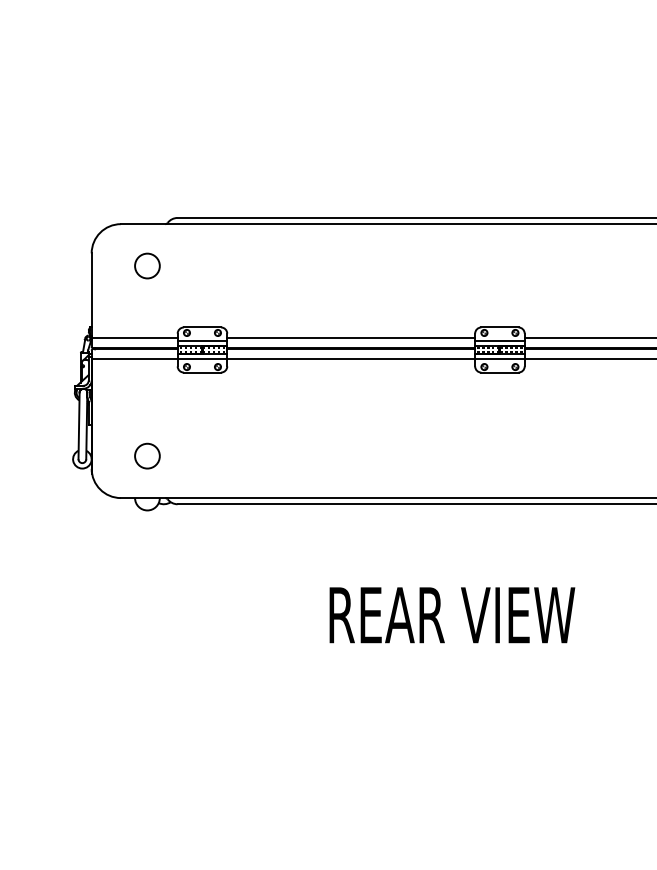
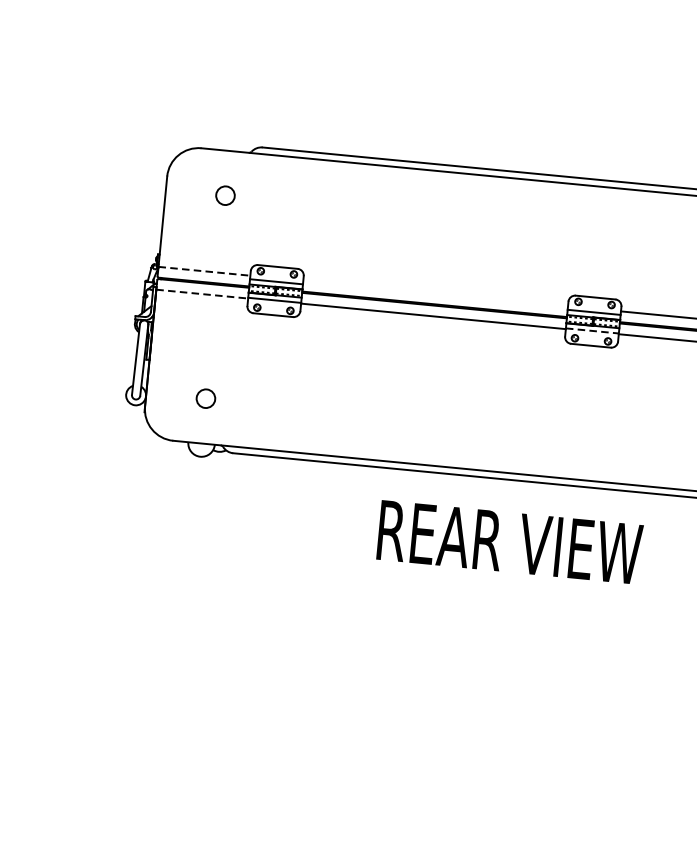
circle: (147, 265) -> (225, 195), size x0.7
line: (135, 338) -> (205, 271), solid -> dashed
line: (351, 338) -> (435, 294), removed
line: (499, 358) -> (591, 330), solid -> dashed
line: (135, 359) -> (203, 294), solid -> dashed
circle: (147, 455) -> (206, 398), size x0.7
text: (452, 615) -> (510, 542), moved

